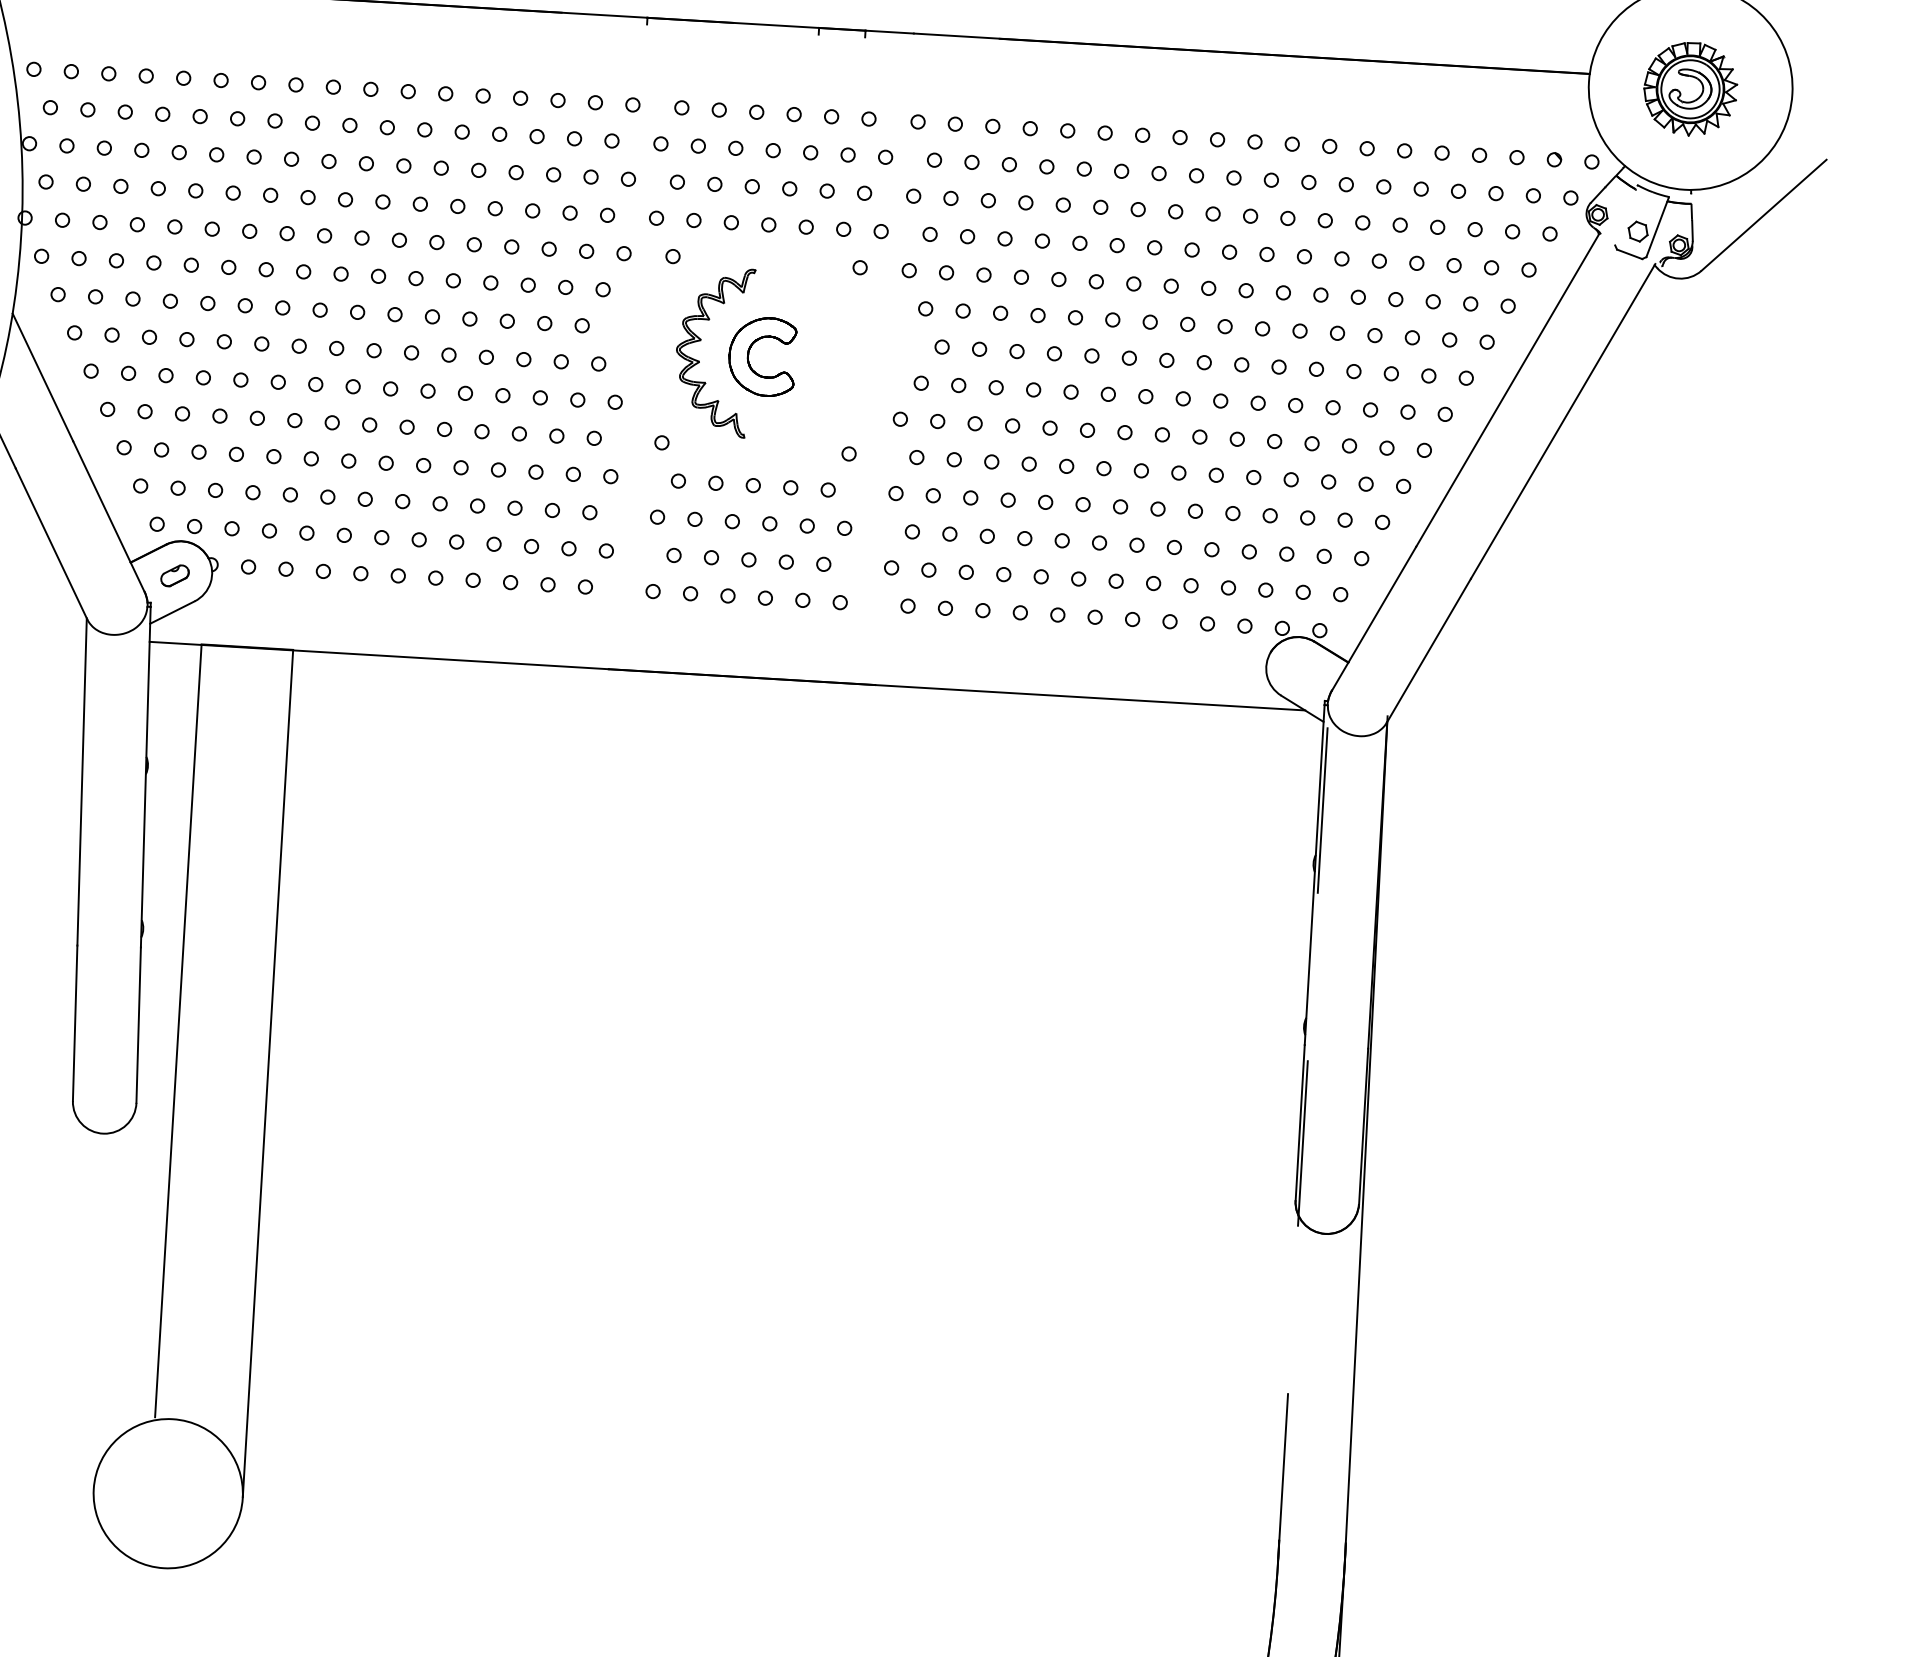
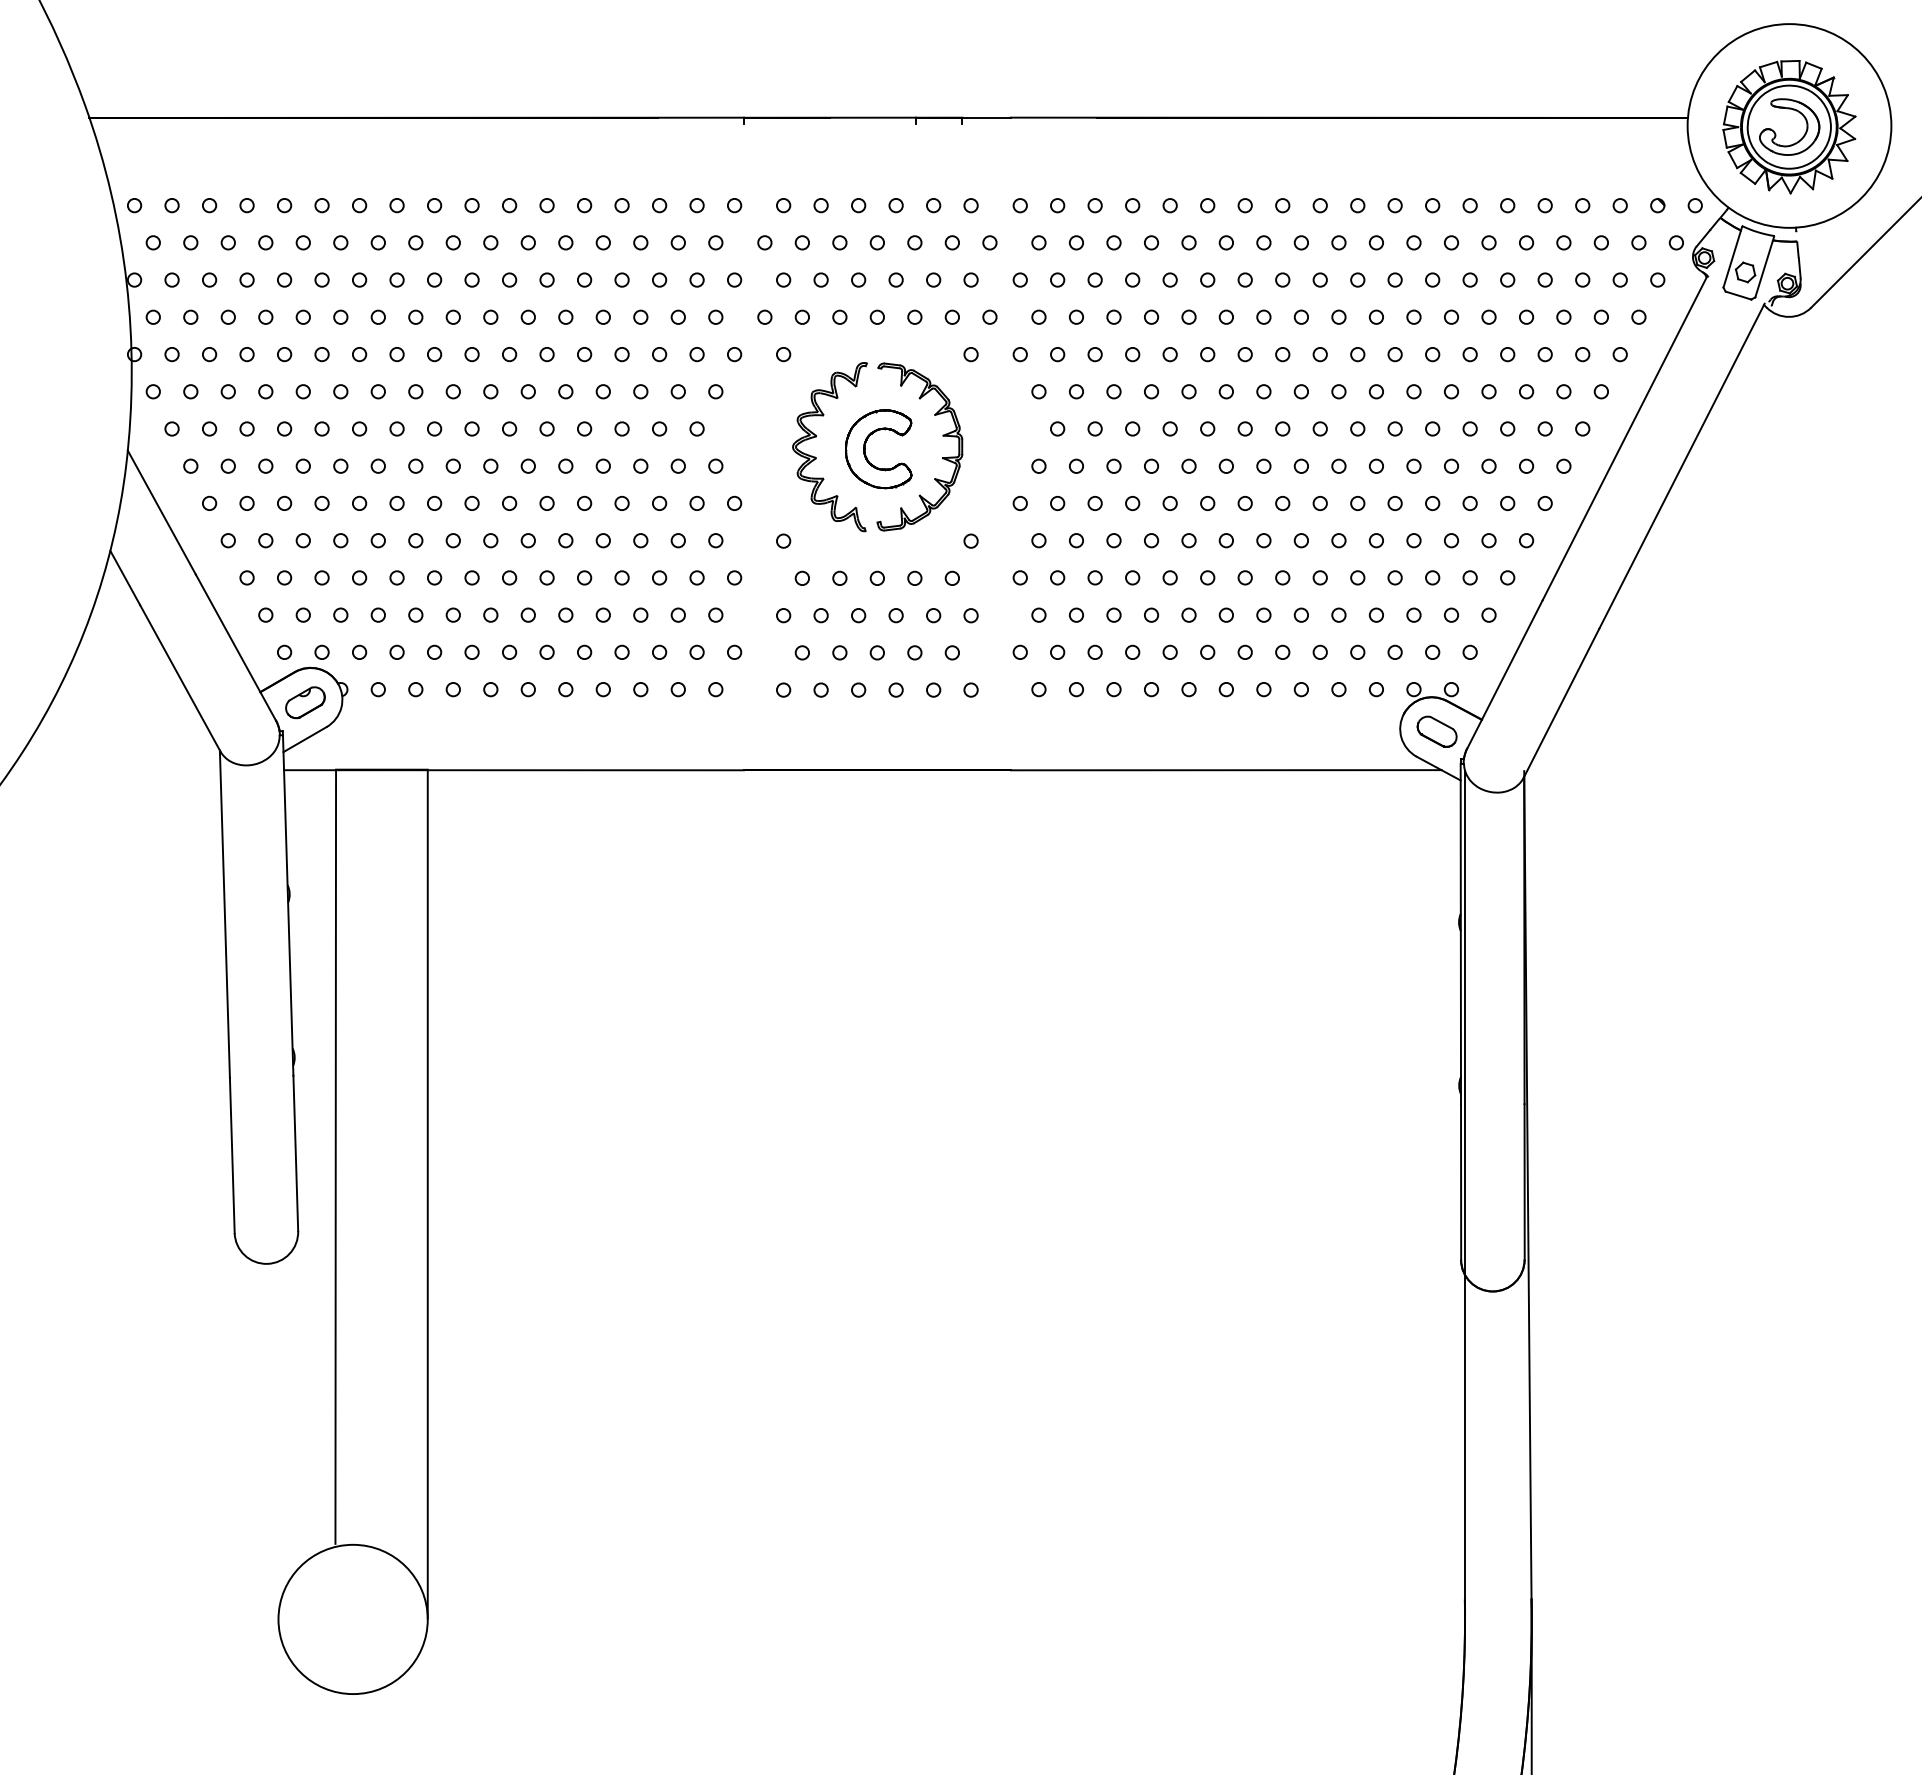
part: (1690, 89) -> (1789, 127), size x1.43
line: (1625, 215) -> (1732, 257), added
part: (826, 347) -> (942, 436), added
part: (175, 575) -> (305, 702), size x1.43
part: (1302, 671) -> (1436, 731), added
line: (1303, 1135) -> (1465, 1194), dashed -> solid

